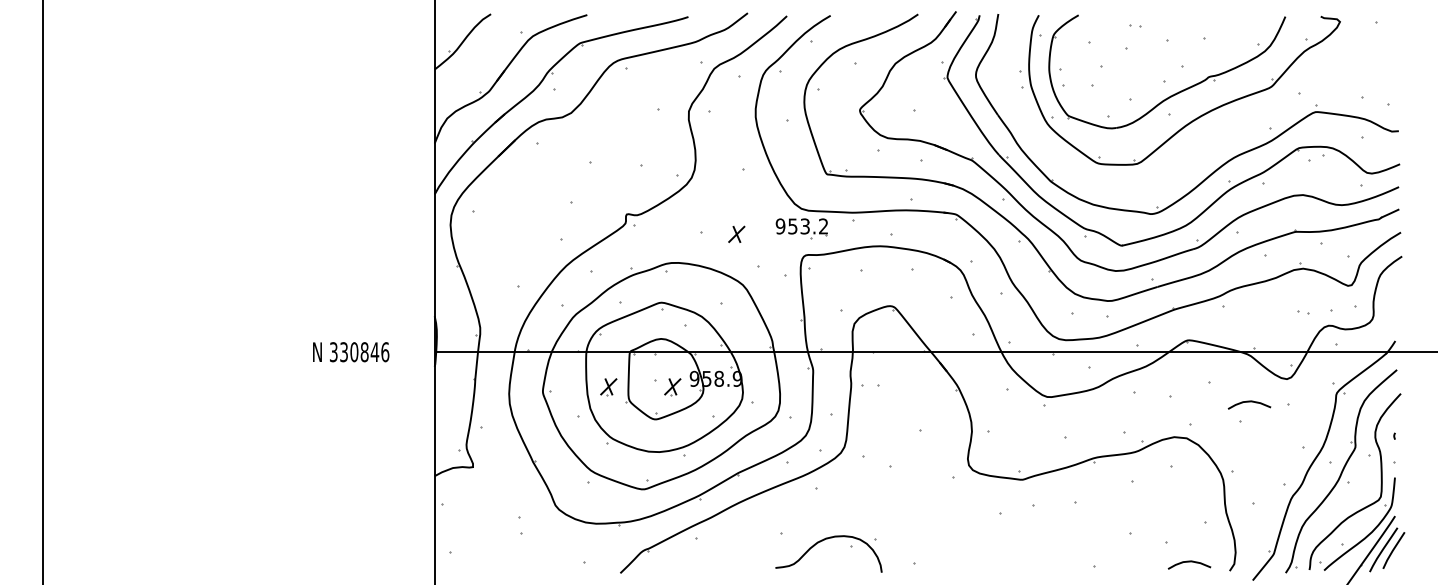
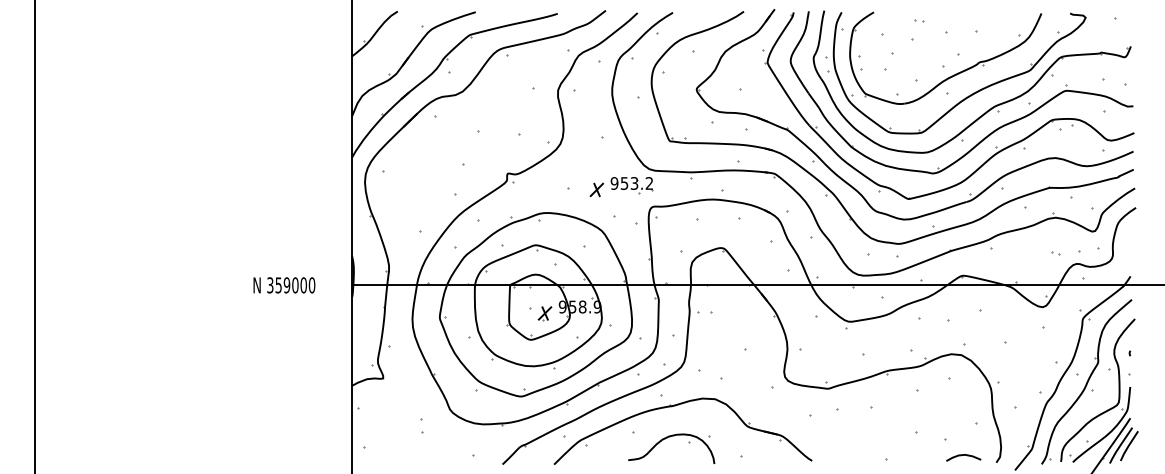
part: (1221, 134) -> (989, 108), added
part: (801, 228) -> (631, 185), moved
text: (364, 352) -> (295, 285), 330846 -> 359000
part: (608, 387) -> (492, 313), removed
curve: (1249, 402) -> (1012, 326), removed
part: (833, 501) -> (675, 406), added

